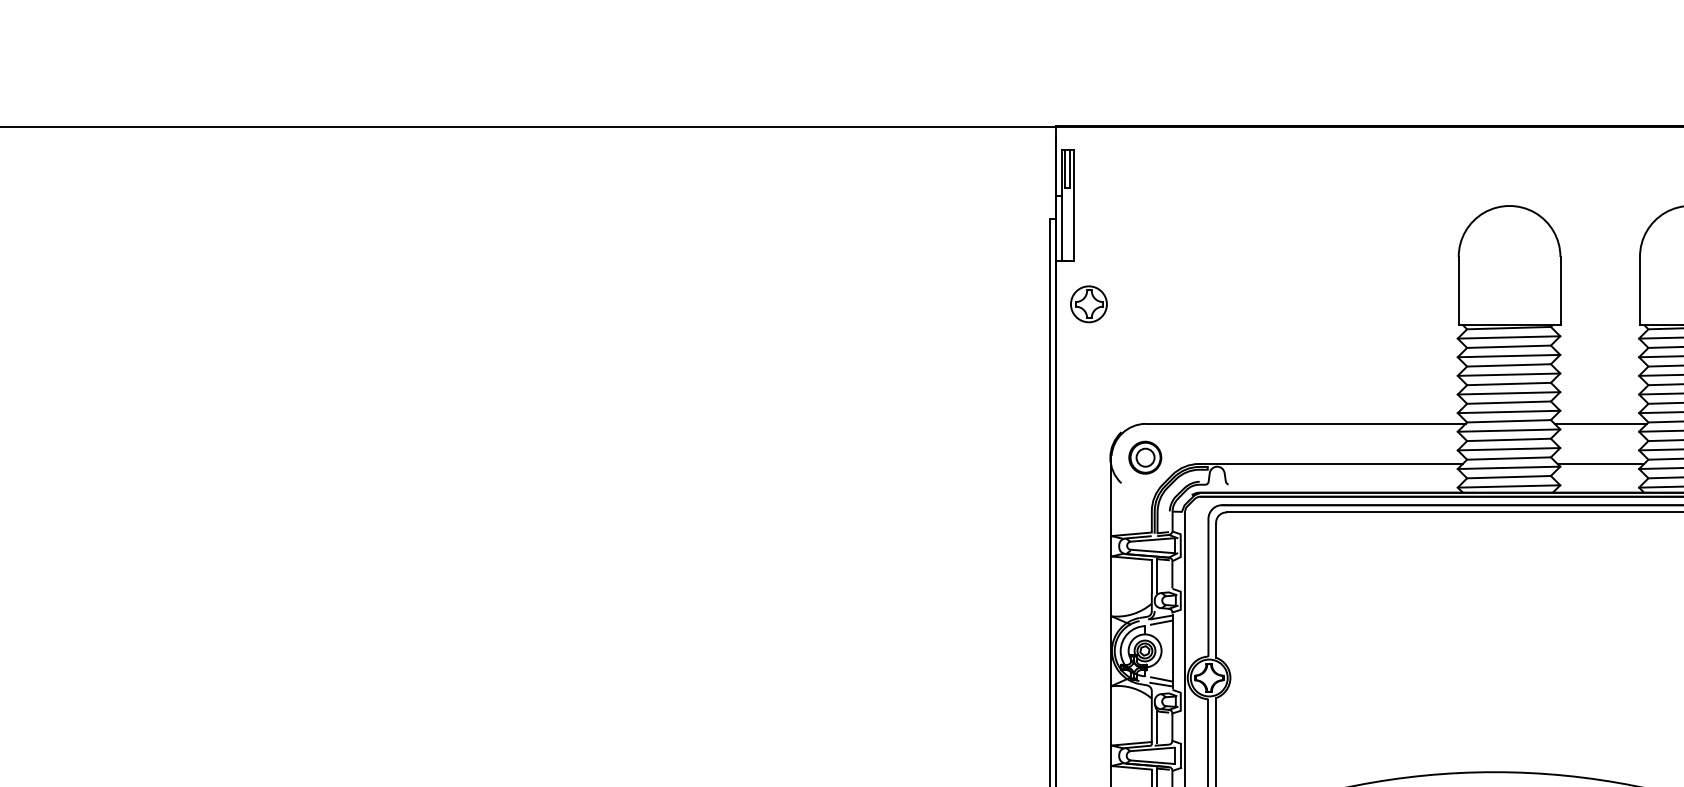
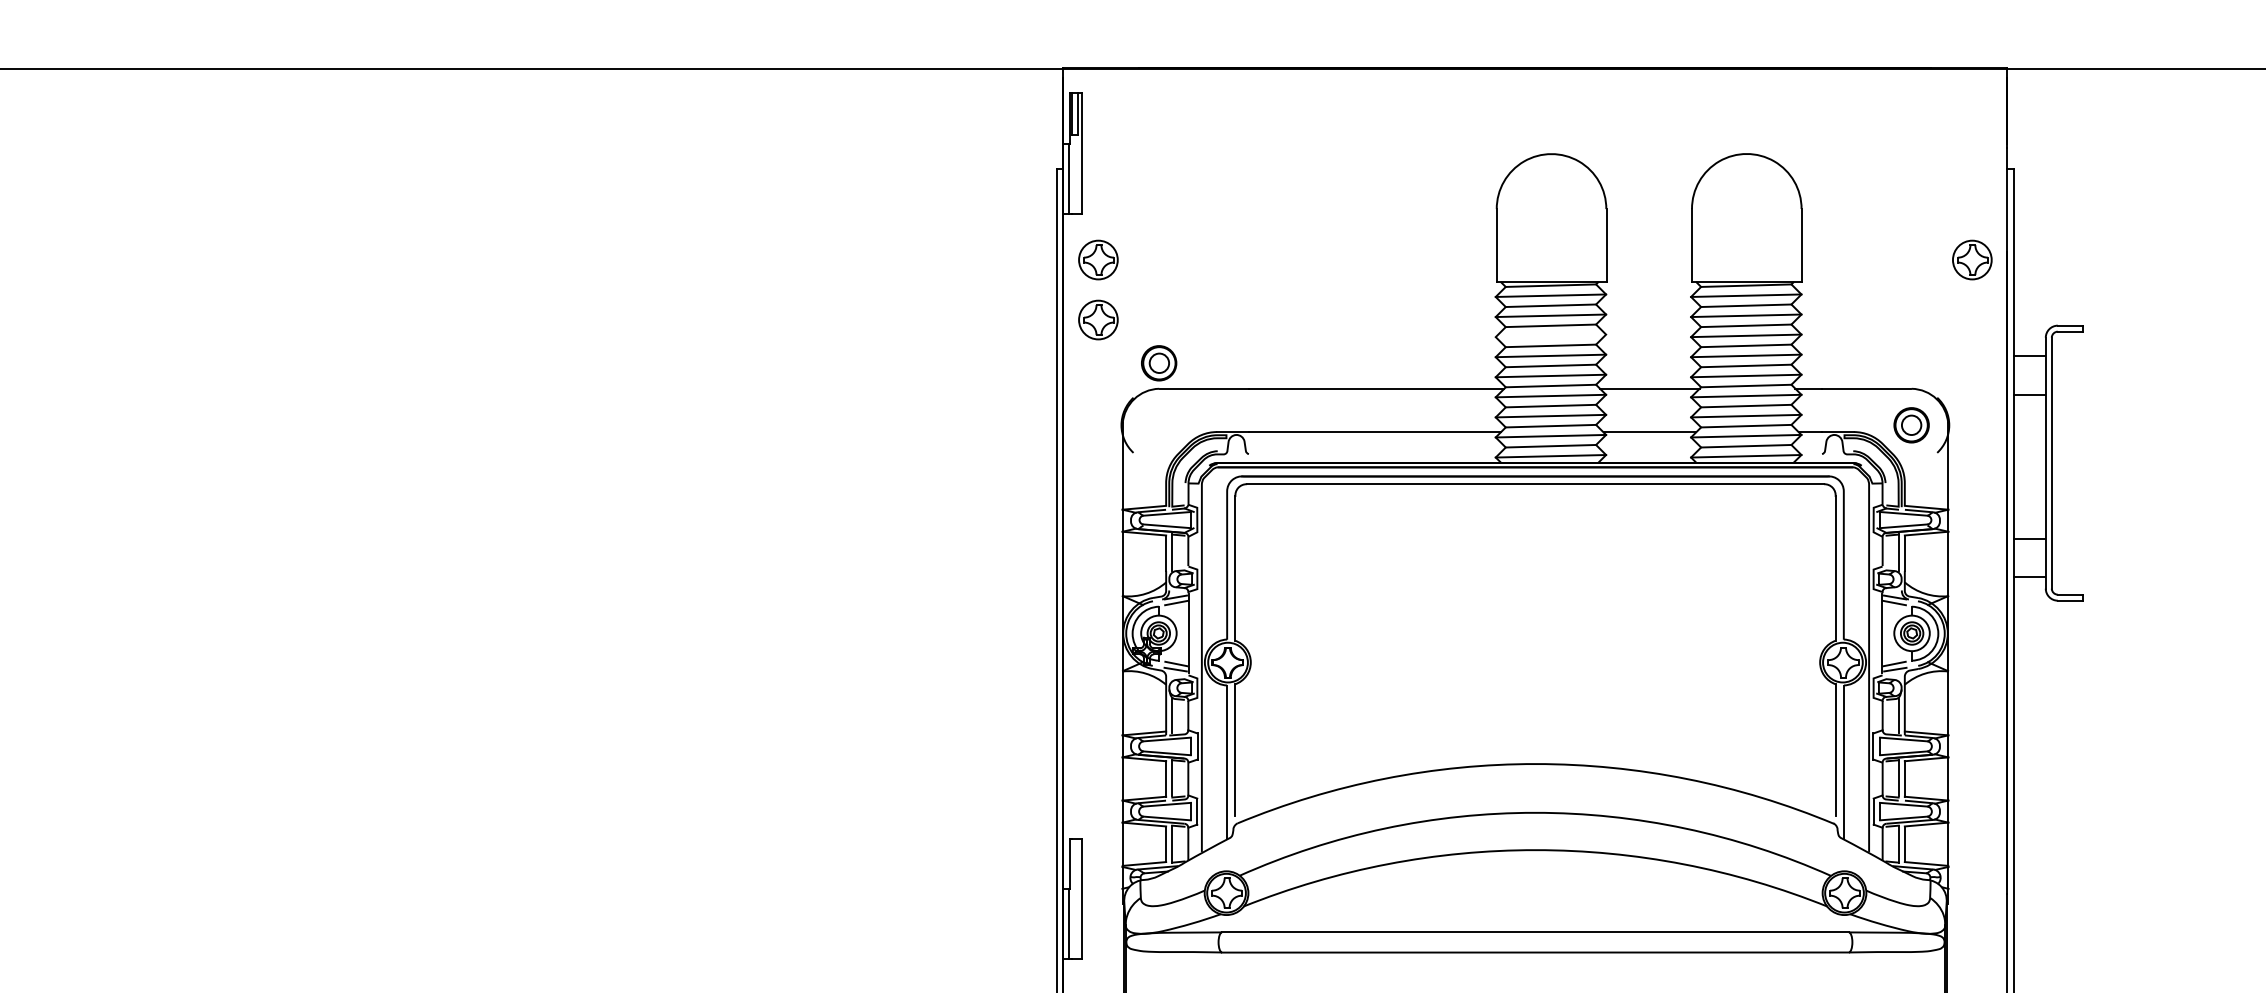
part: (1089, 359) -> (1098, 319), added
line: (1508, 374) -> (1550, 335), removed
part: (1145, 457) -> (1159, 363), moved

